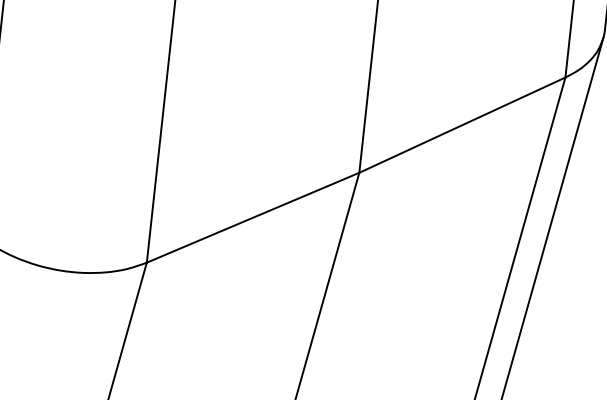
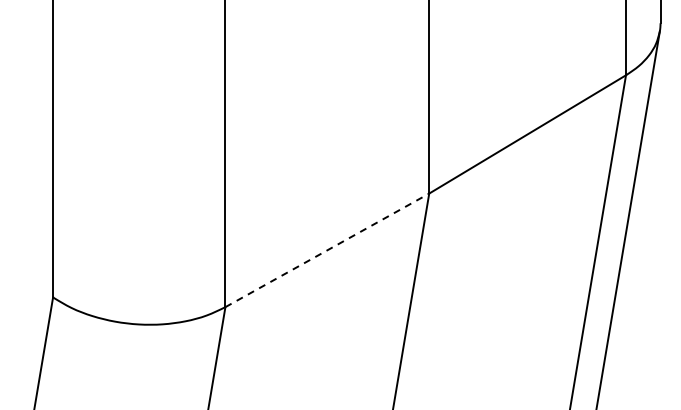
line: (253, 217) -> (327, 250), solid -> dashed

